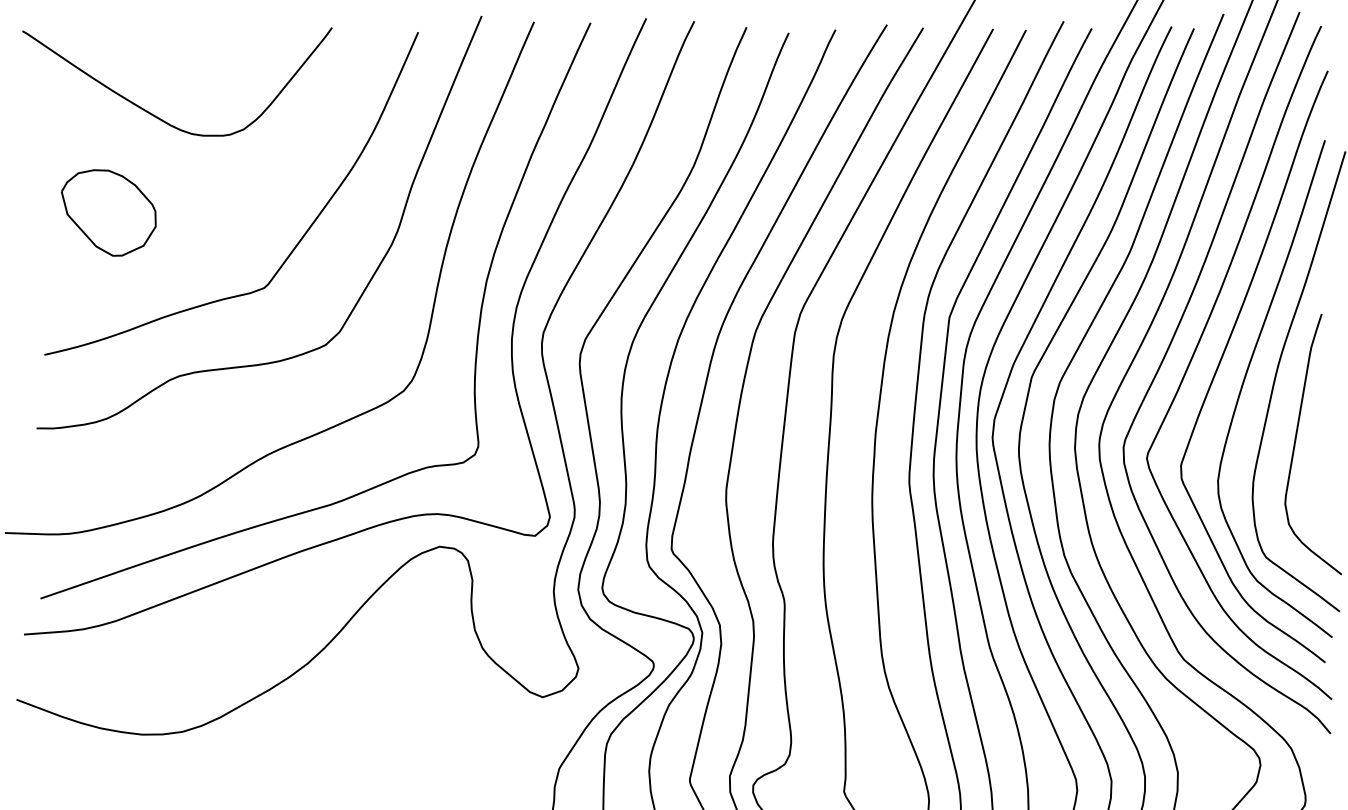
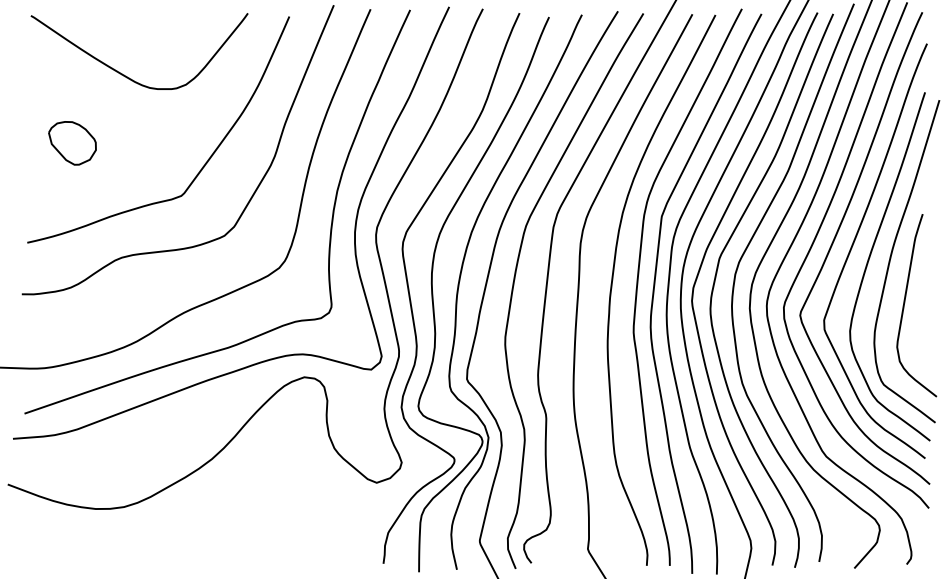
curve: (155, 114) -> (124, 74), moved
part: (108, 213) -> (72, 143), size x0.71

